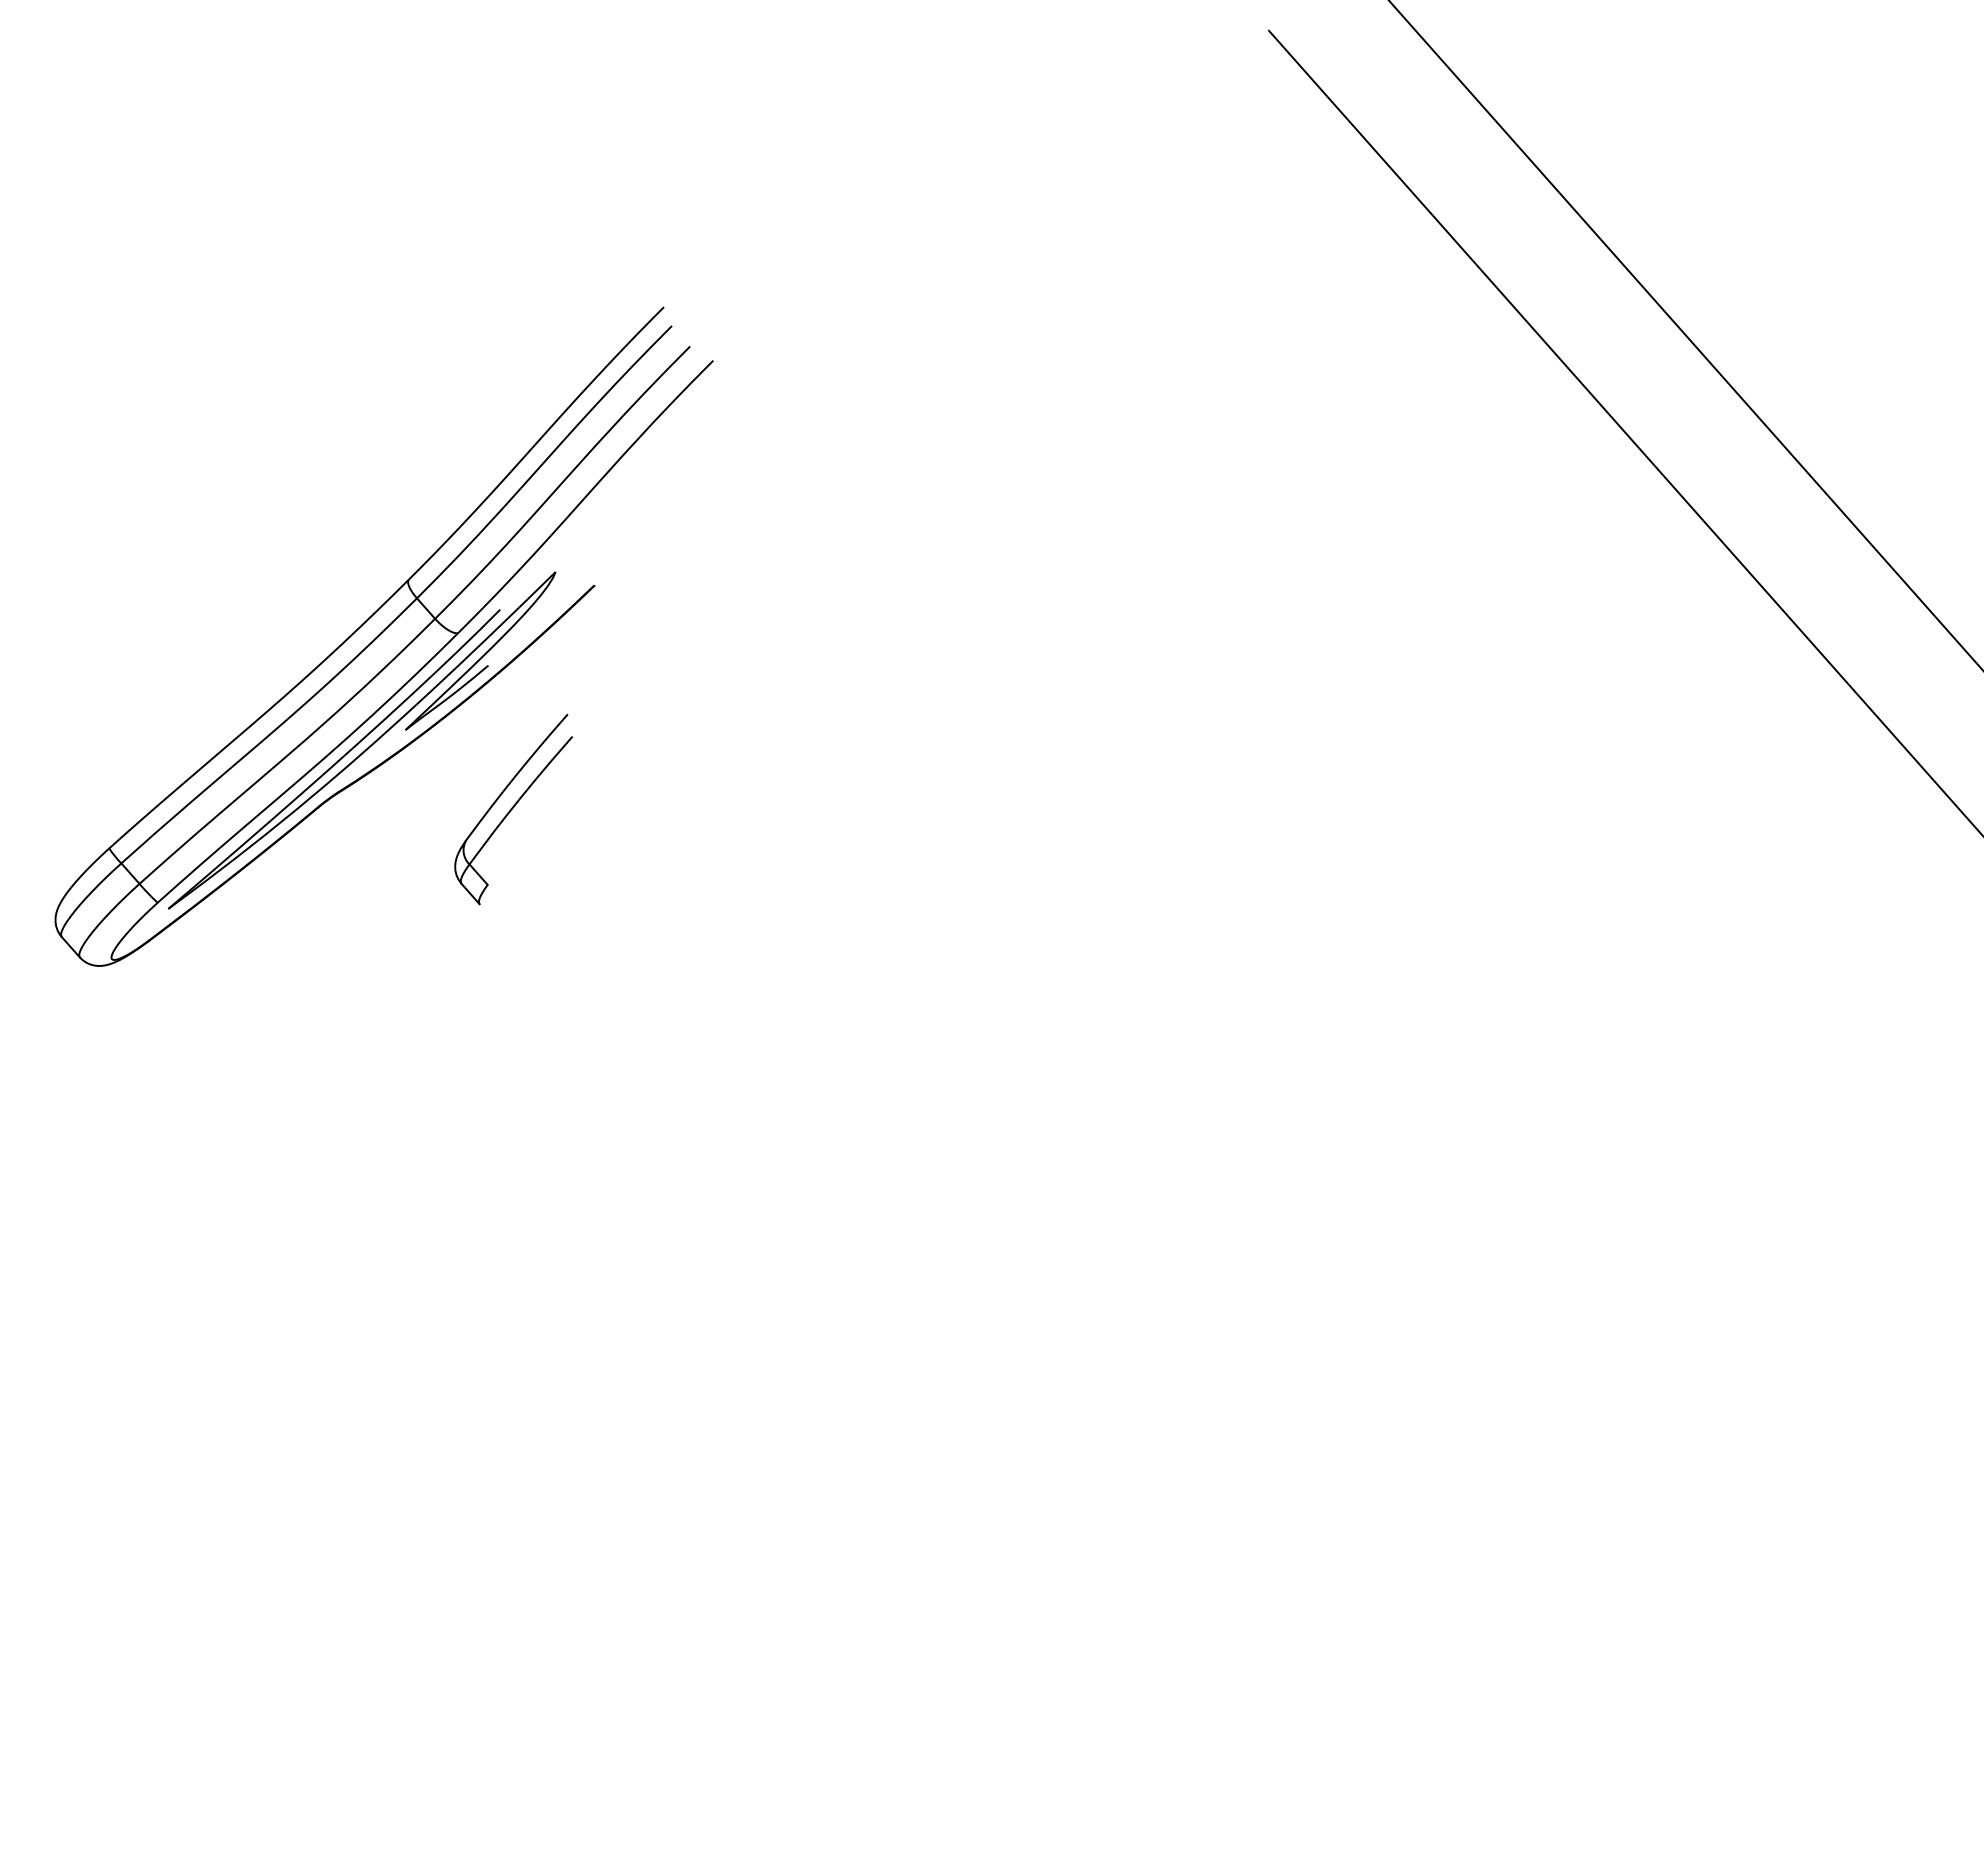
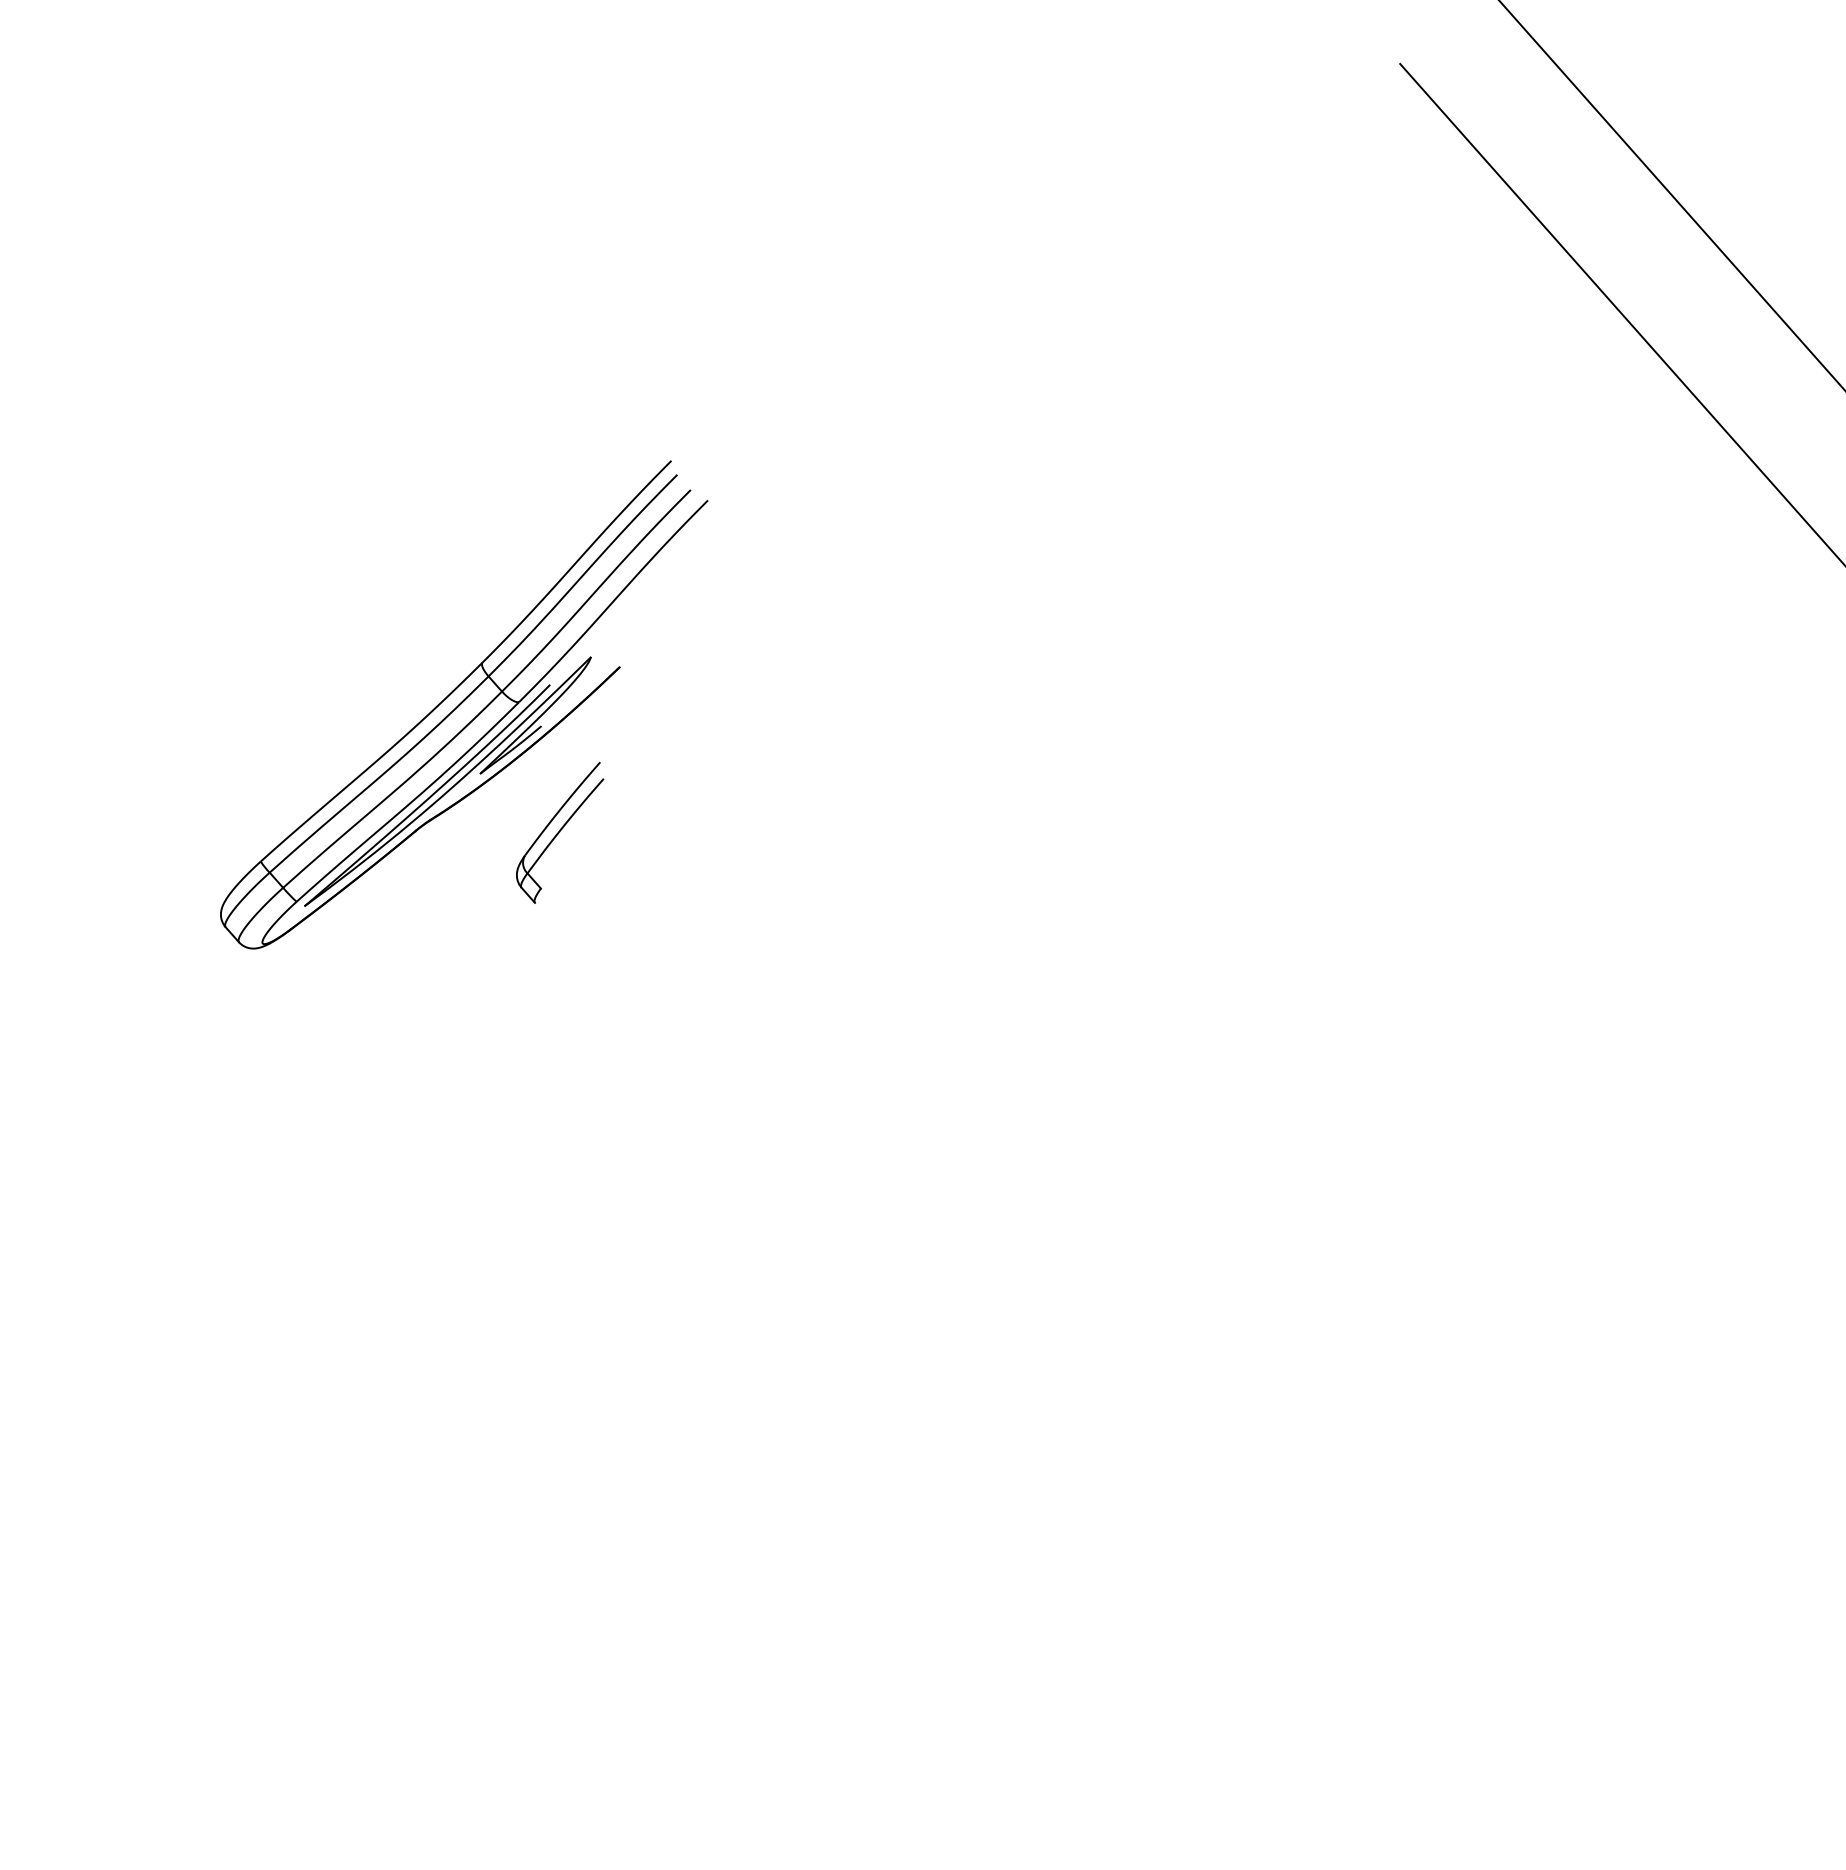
part: (383, 636) -> (463, 704), size x0.7

